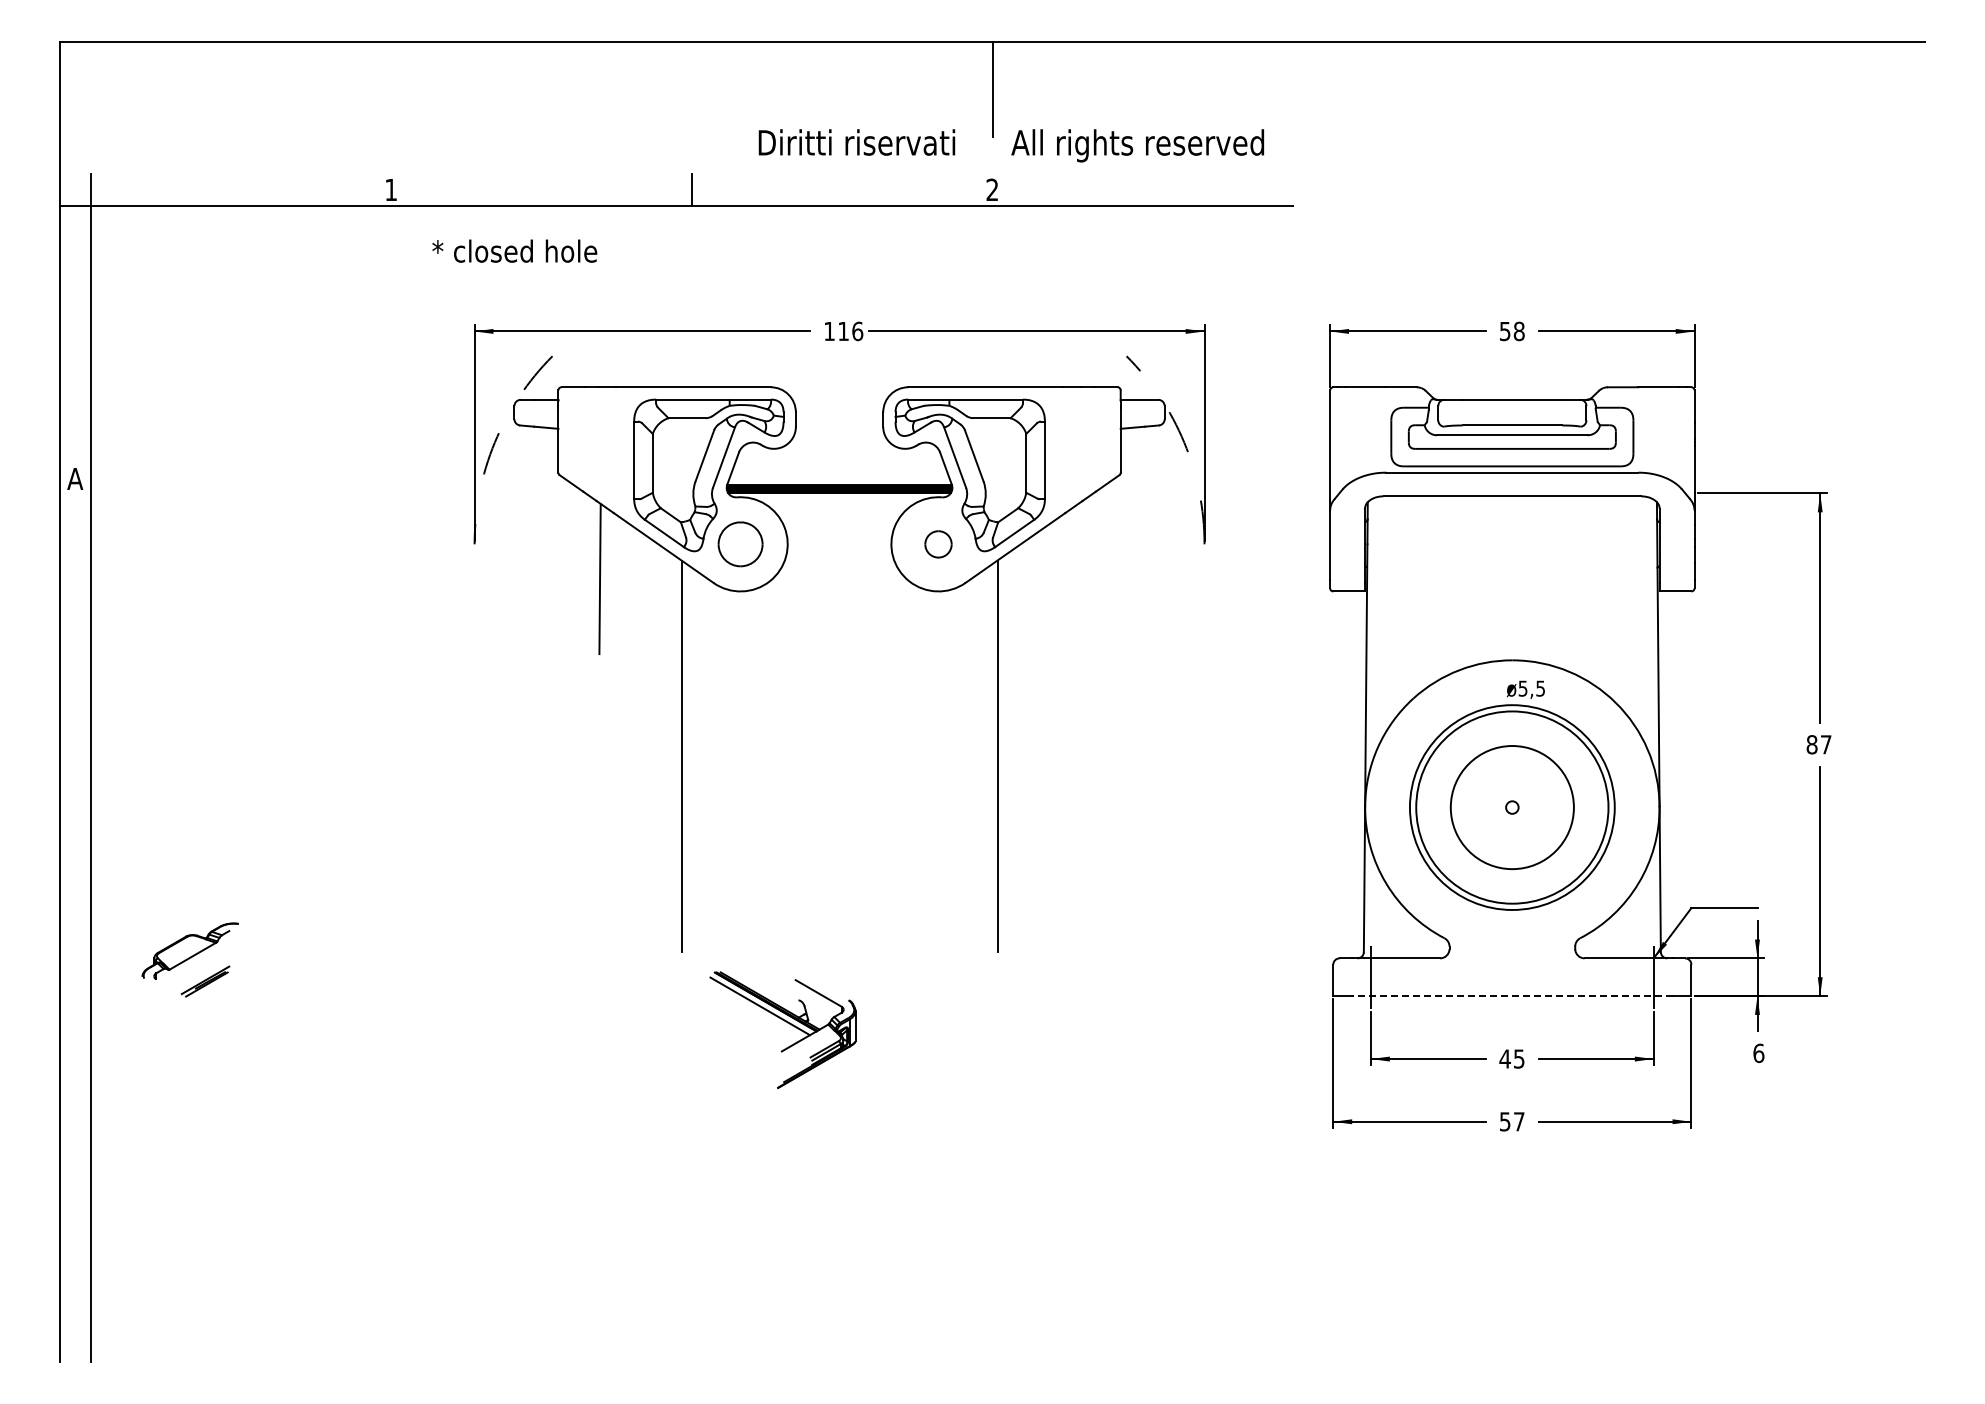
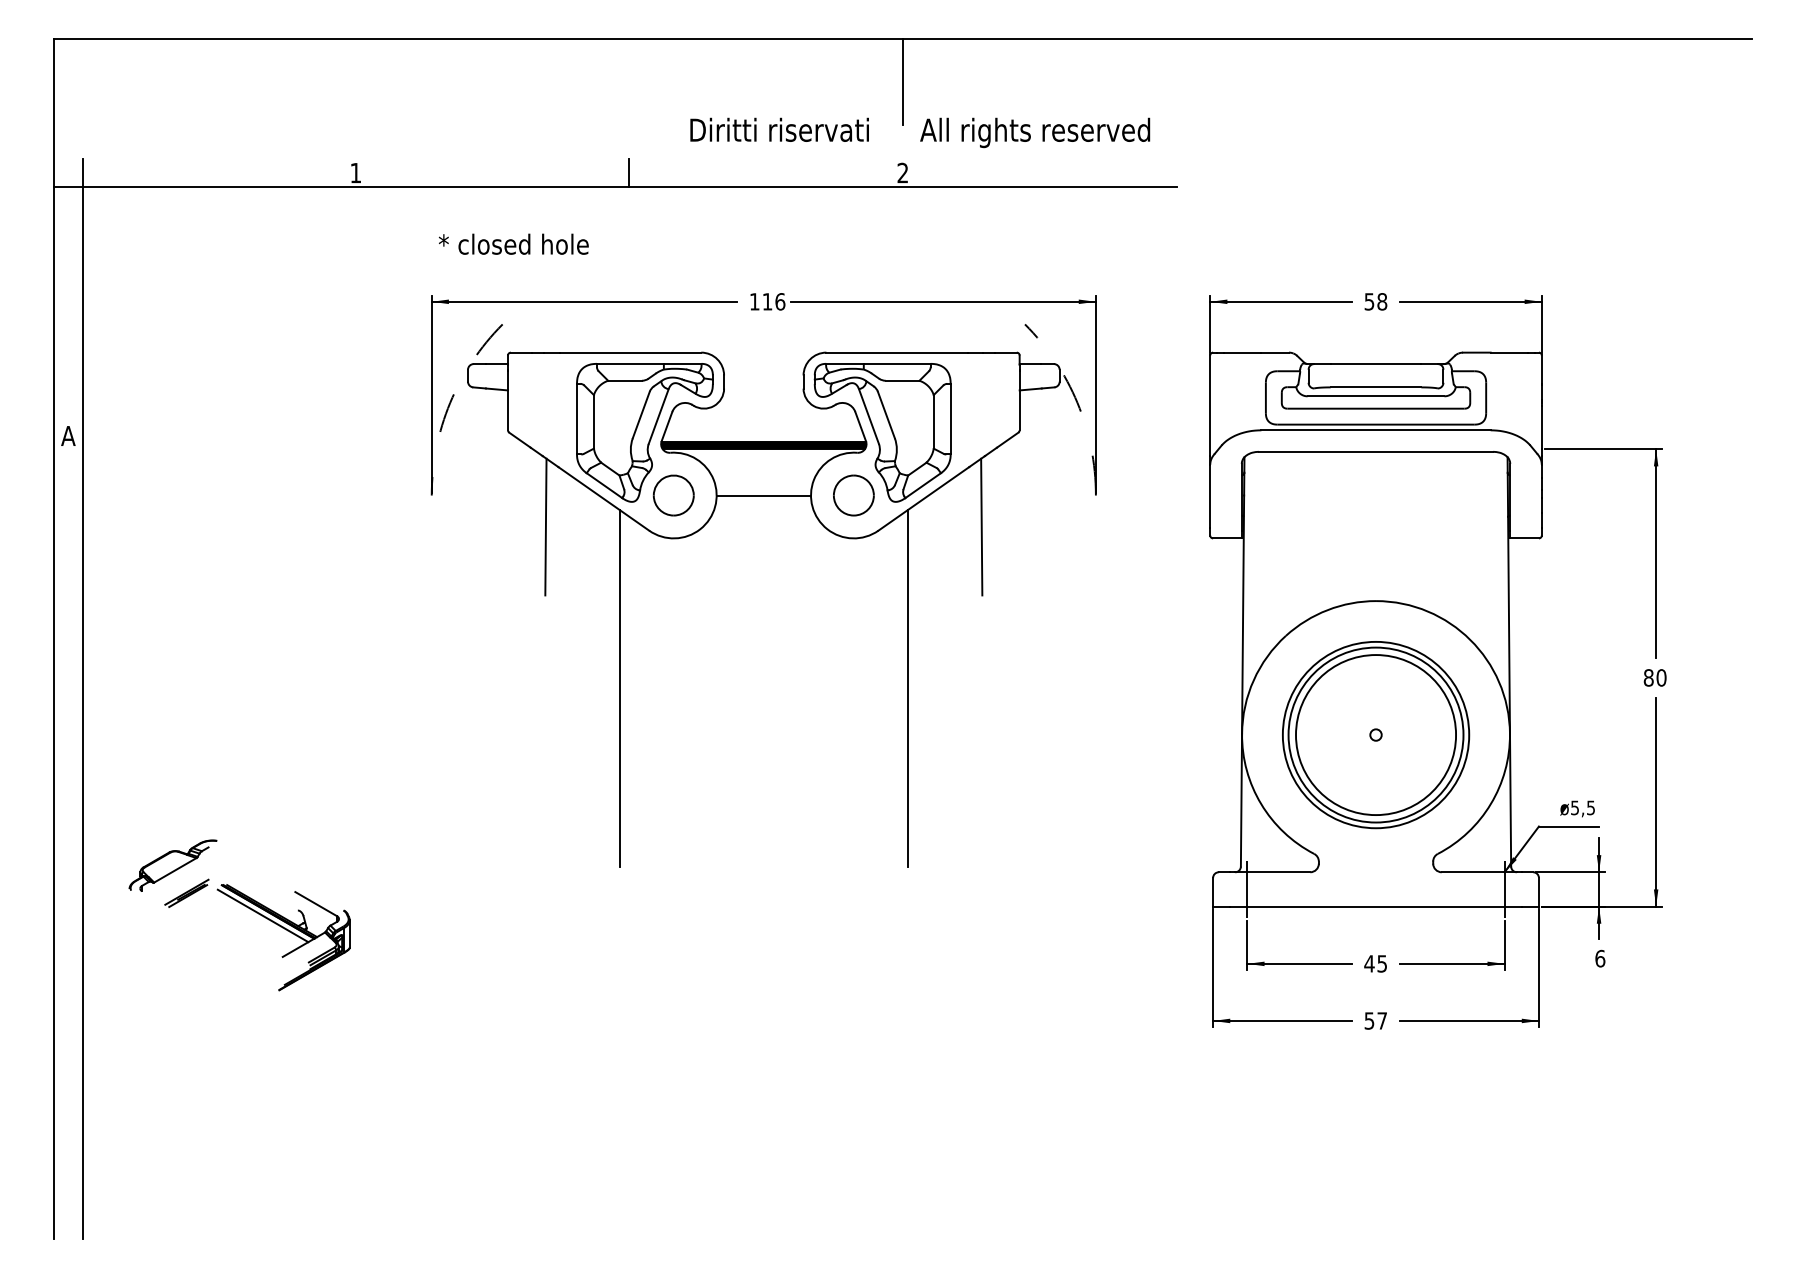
text: (514, 250) -> (513, 243), moved
line: (839, 544) -> (763, 495), added
part: (938, 544) -> (853, 495), size x1.67
line: (1078, 578) -> (981, 526), added
text: (1525, 689) -> (1577, 808), moved
text: (1825, 744) -> (1660, 677), 87 -> 80
circle: (1512, 807) -> (1376, 734), size x1.43
line: (1511, 996) -> (1375, 906), dashed -> solid
part: (785, 1022) -> (286, 930), moved

